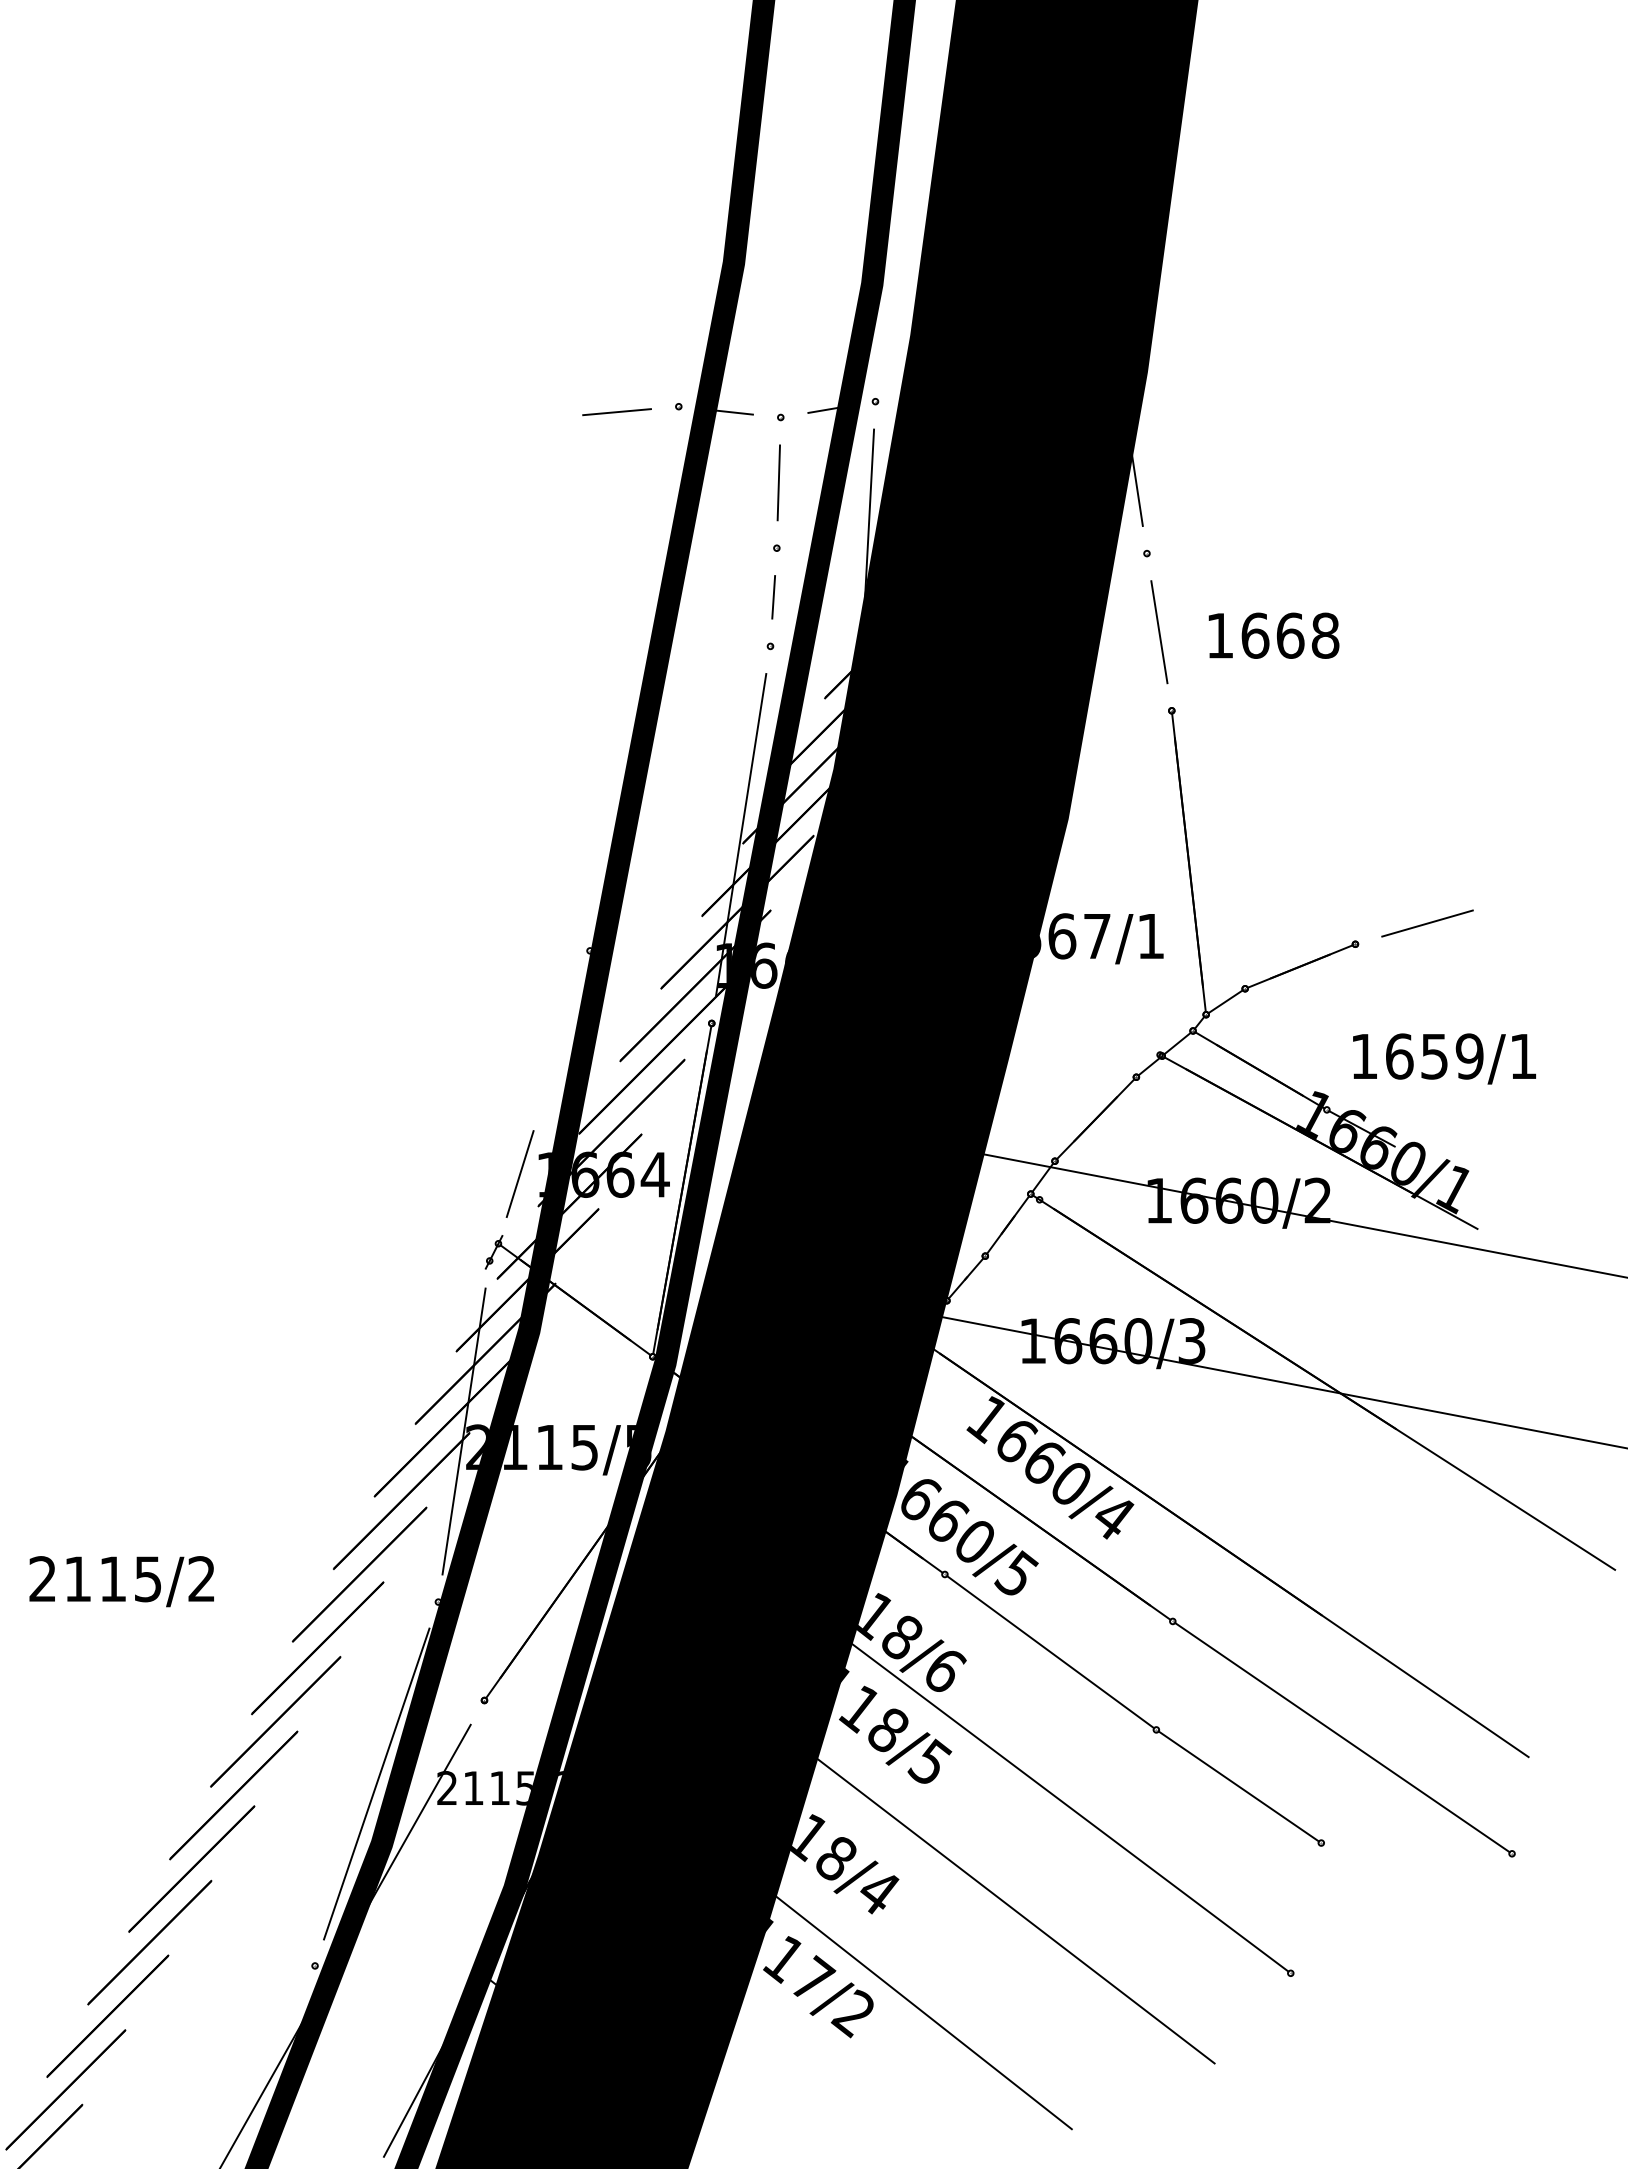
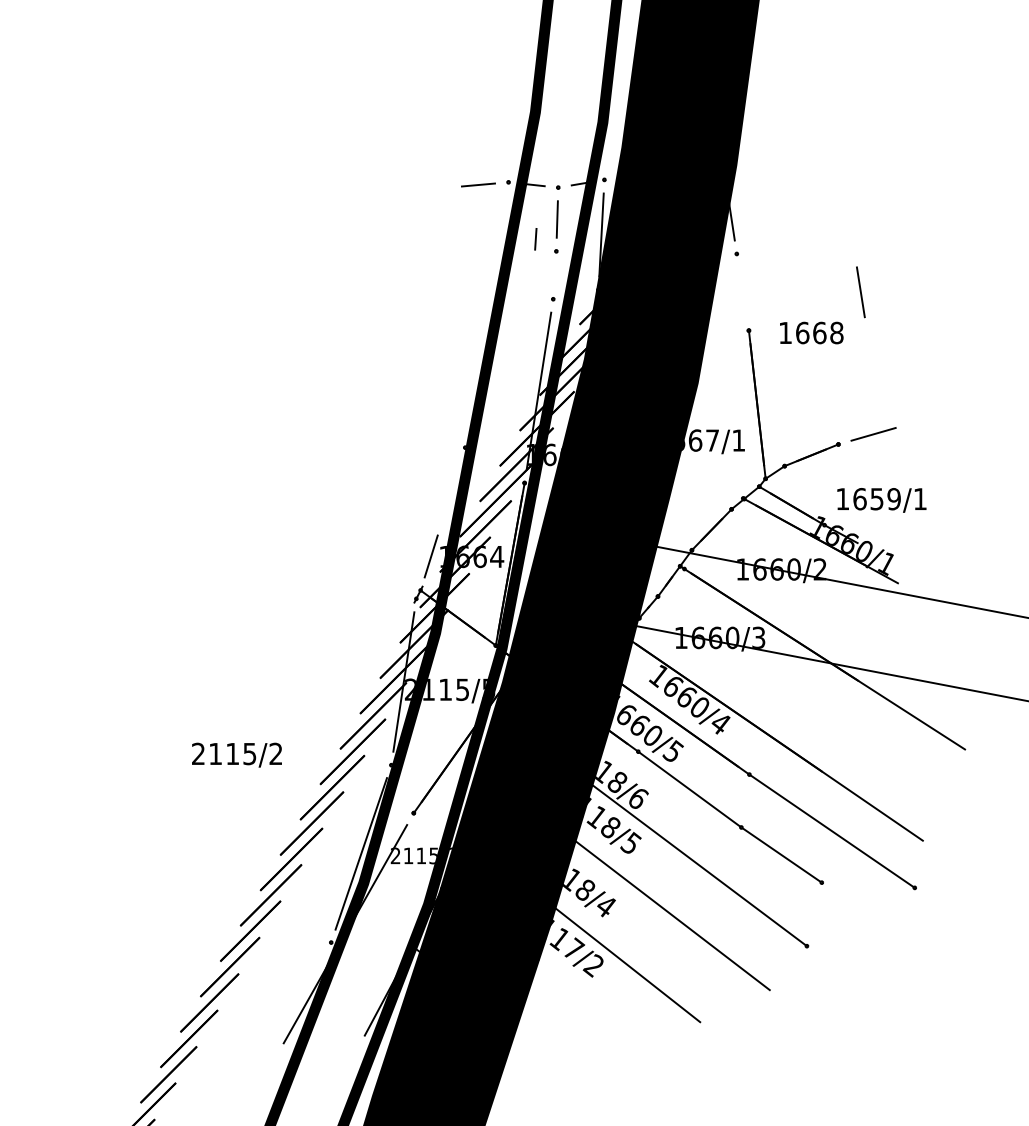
line: (773, 597) -> (535, 239), moved
line: (1158, 632) -> (860, 292), moved
text: (1273, 634) -> (811, 332), moved

